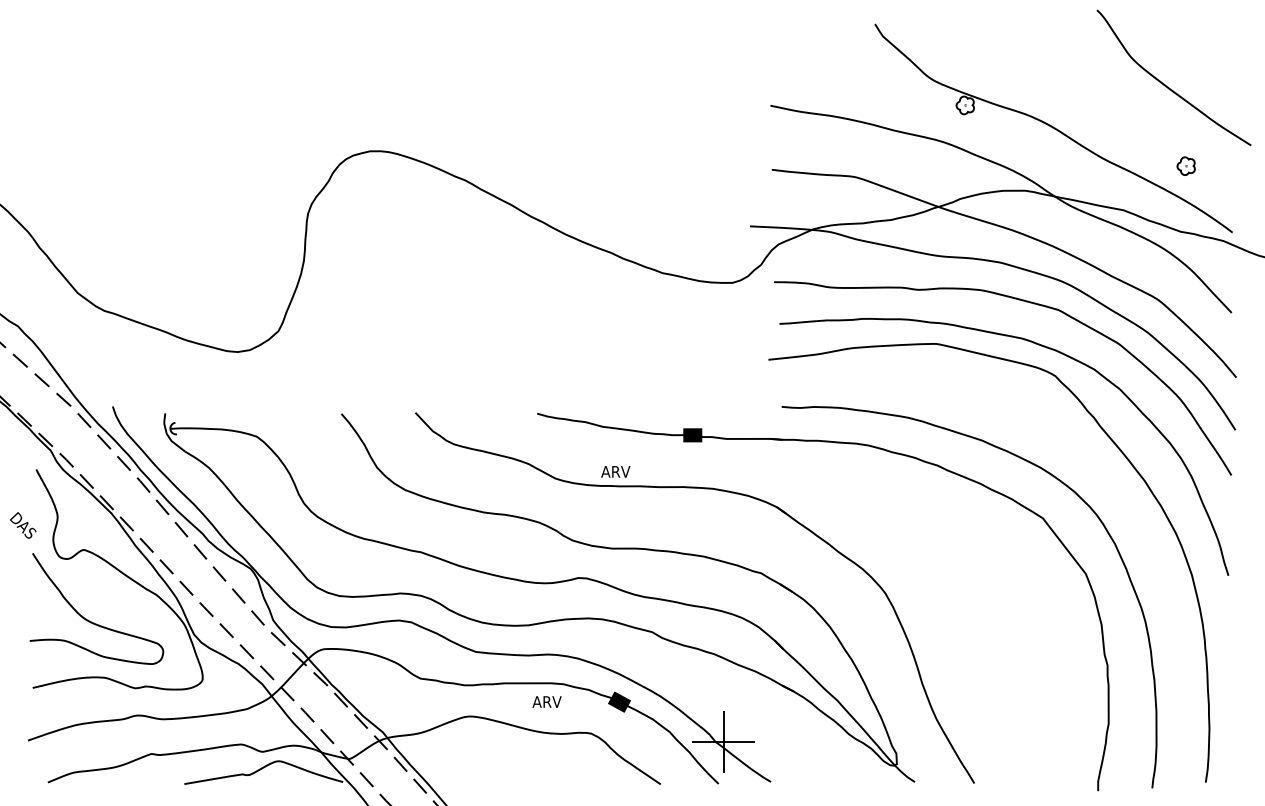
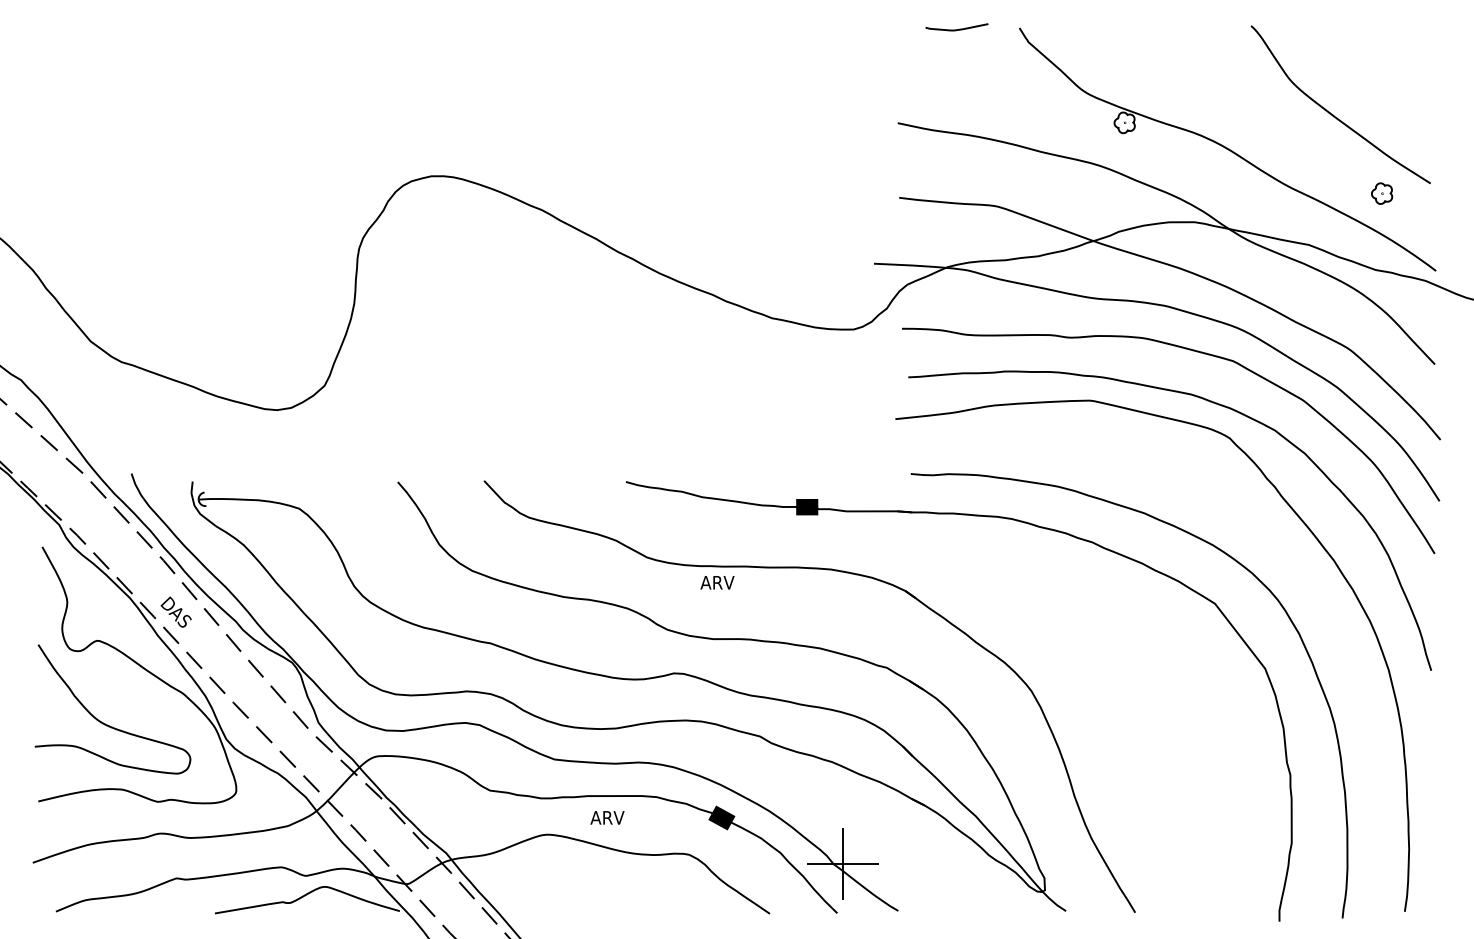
curve: (820, 25) -> (956, 29), added
curve: (1167, 86) -> (1333, 114), moved
text: (615, 471) -> (717, 582), moved
text: (22, 524) -> (175, 611), moved
text: (547, 701) -> (607, 817), moved

